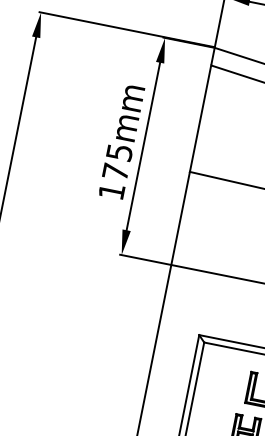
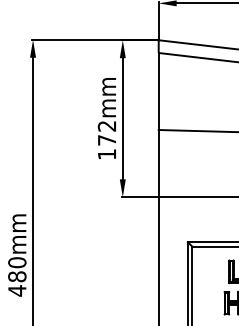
text: (118, 152) -> (106, 126), 175mm -> 172mm

